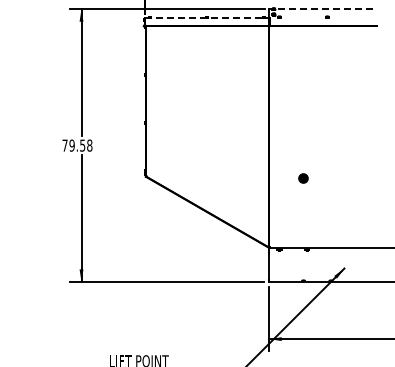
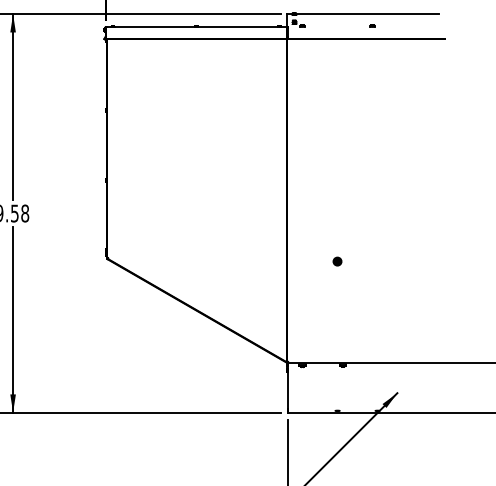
line: (323, 9) -> (366, 14), dashed -> solid
line: (207, 17) -> (197, 26), dashed -> solid
part: (303, 178) -> (337, 261), size x0.62

